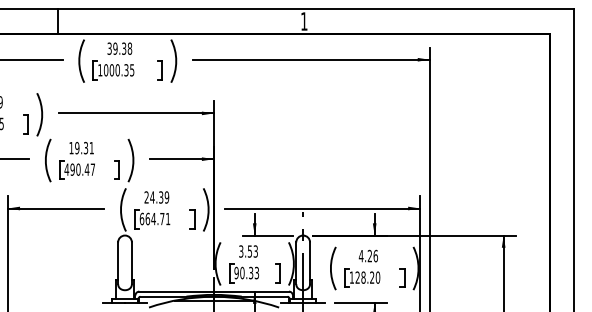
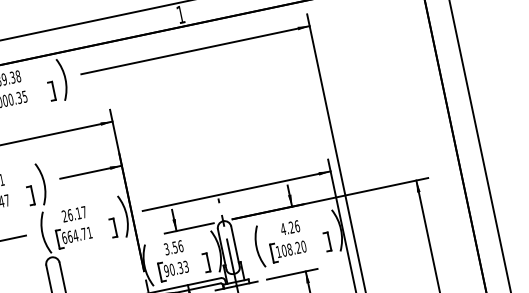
text: (159, 197) -> (77, 213), 24.39 -> 26.17
text: (255, 251) -> (180, 246), 3.53 -> 3.56
text: (357, 277) -> (284, 250), 128.20 -> 108.20

